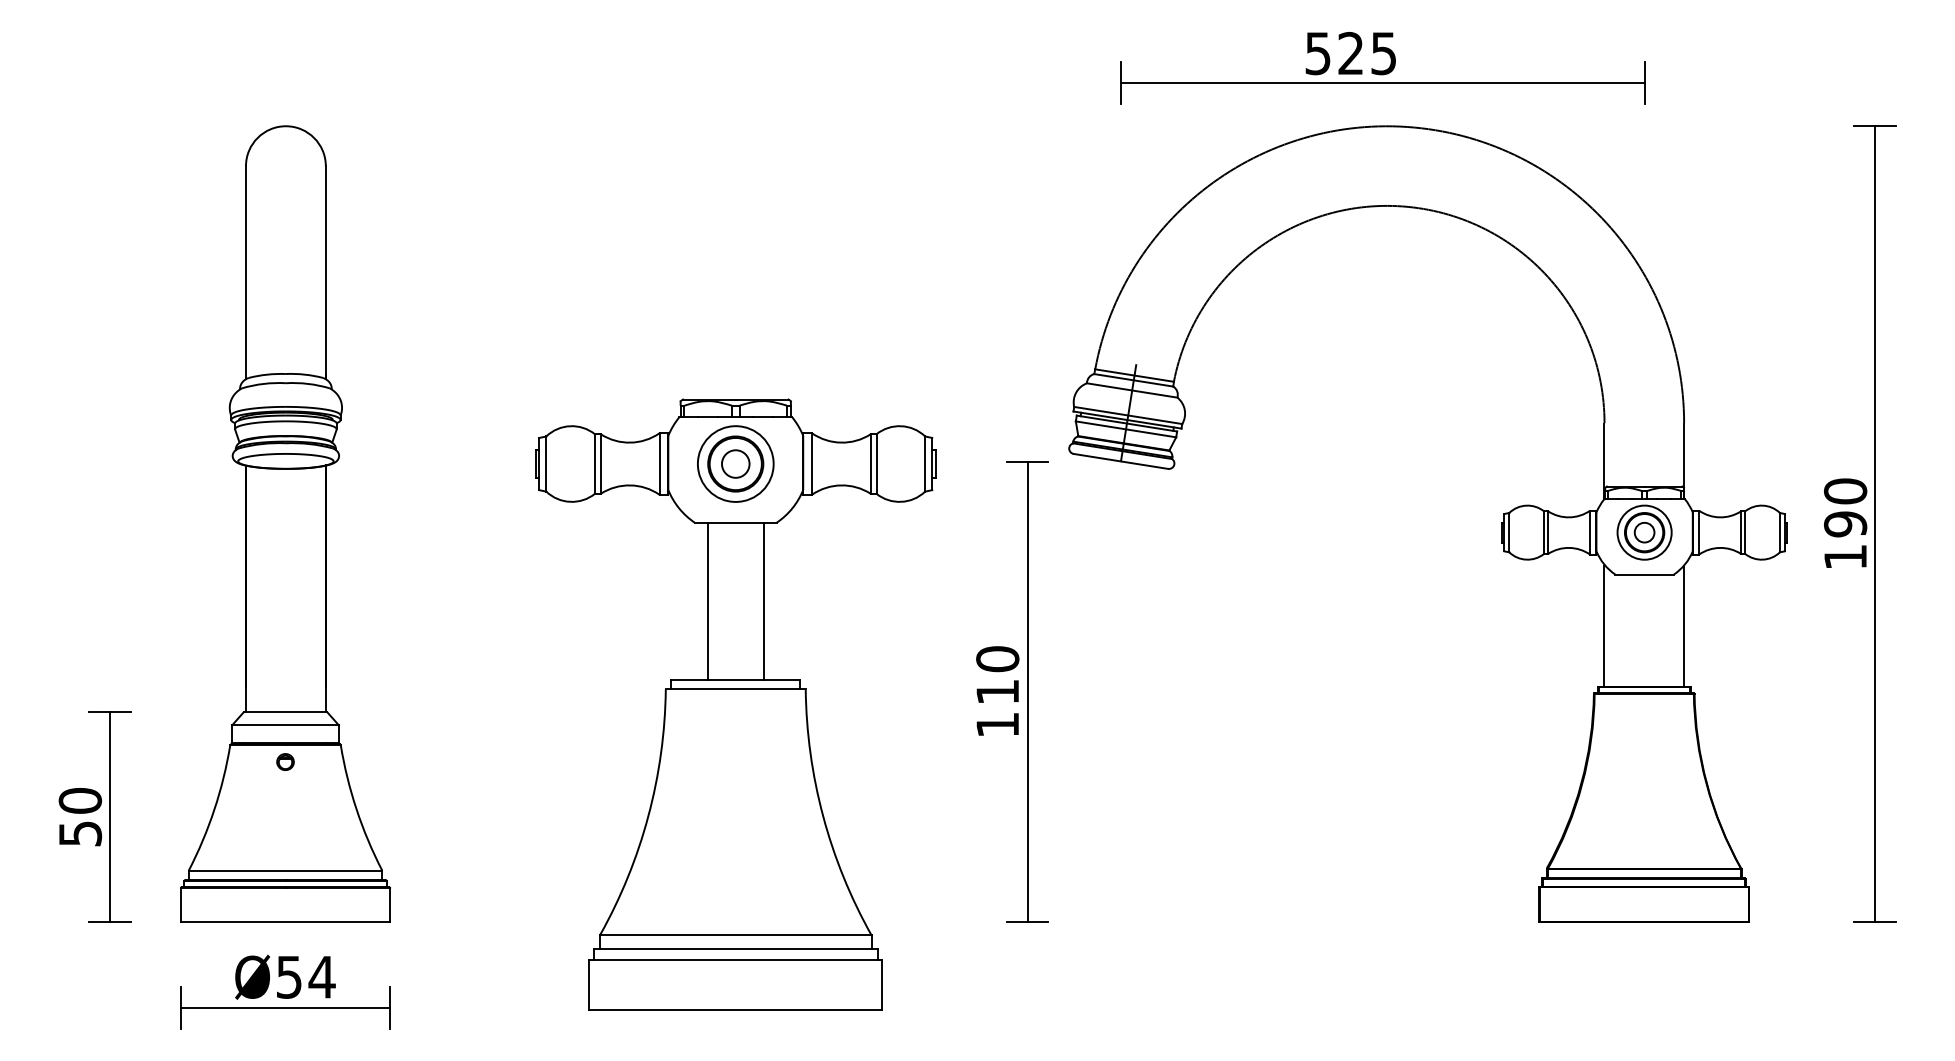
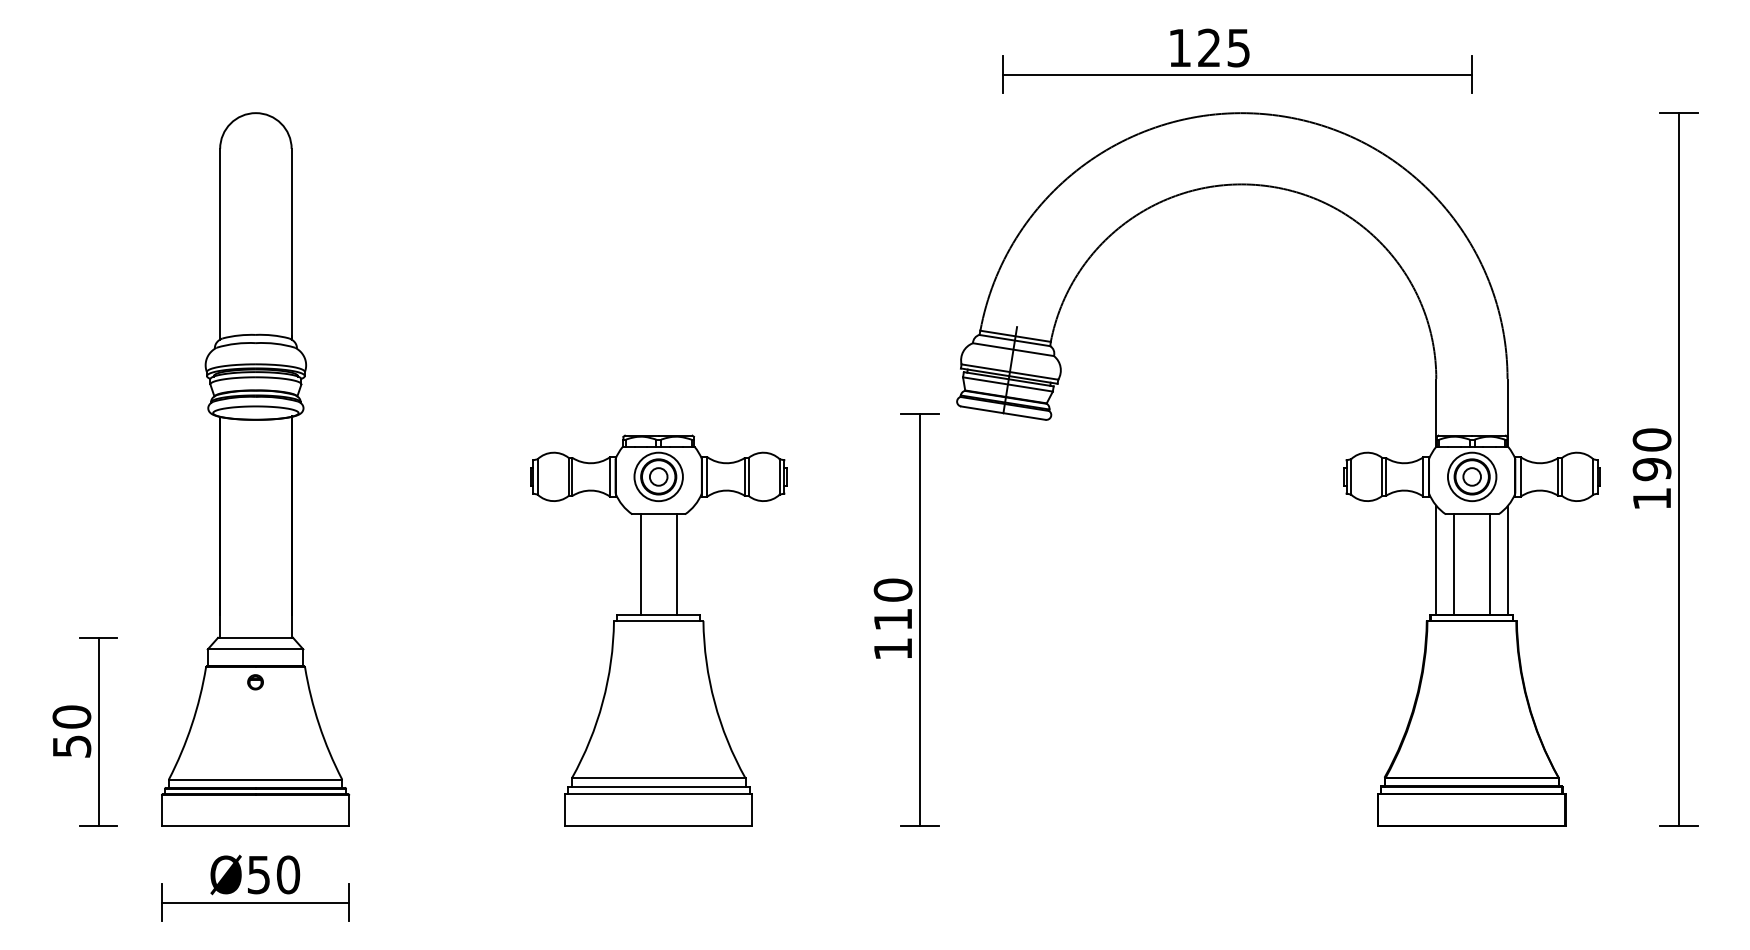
text: (1317, 54) -> (1179, 48), 525 -> 125
line: (1624, 630) -> (1454, 564), added
line: (1665, 630) -> (1490, 564), added
part: (735, 704) -> (658, 630), size x0.71
text: (322, 976) -> (288, 874), Ø54 -> Ø50

